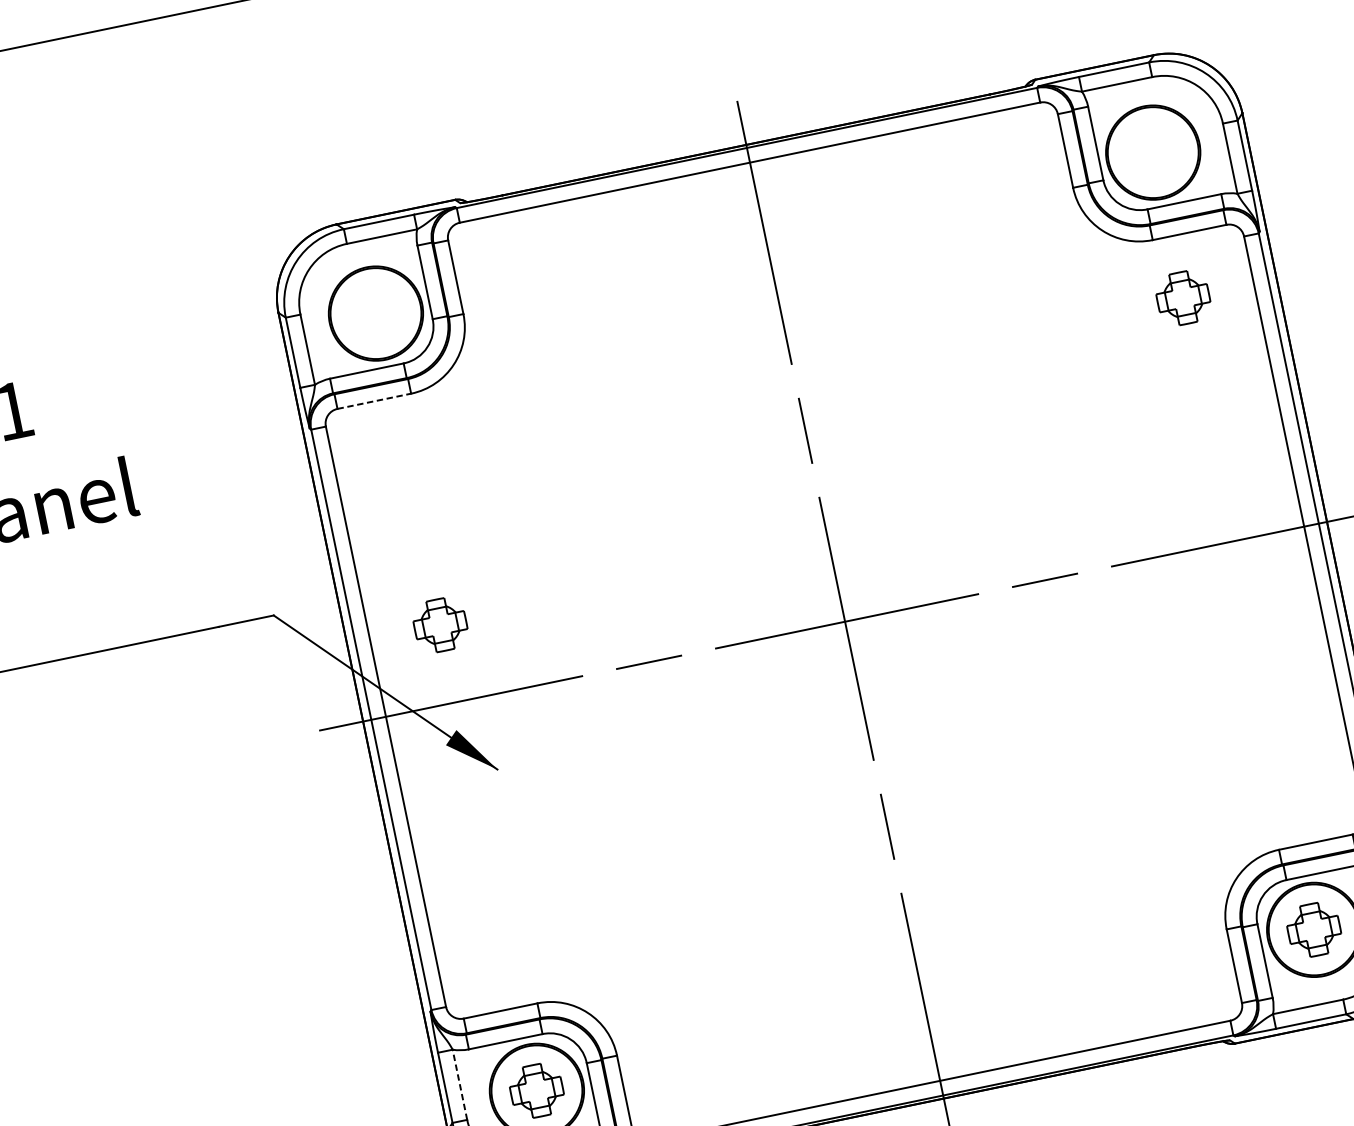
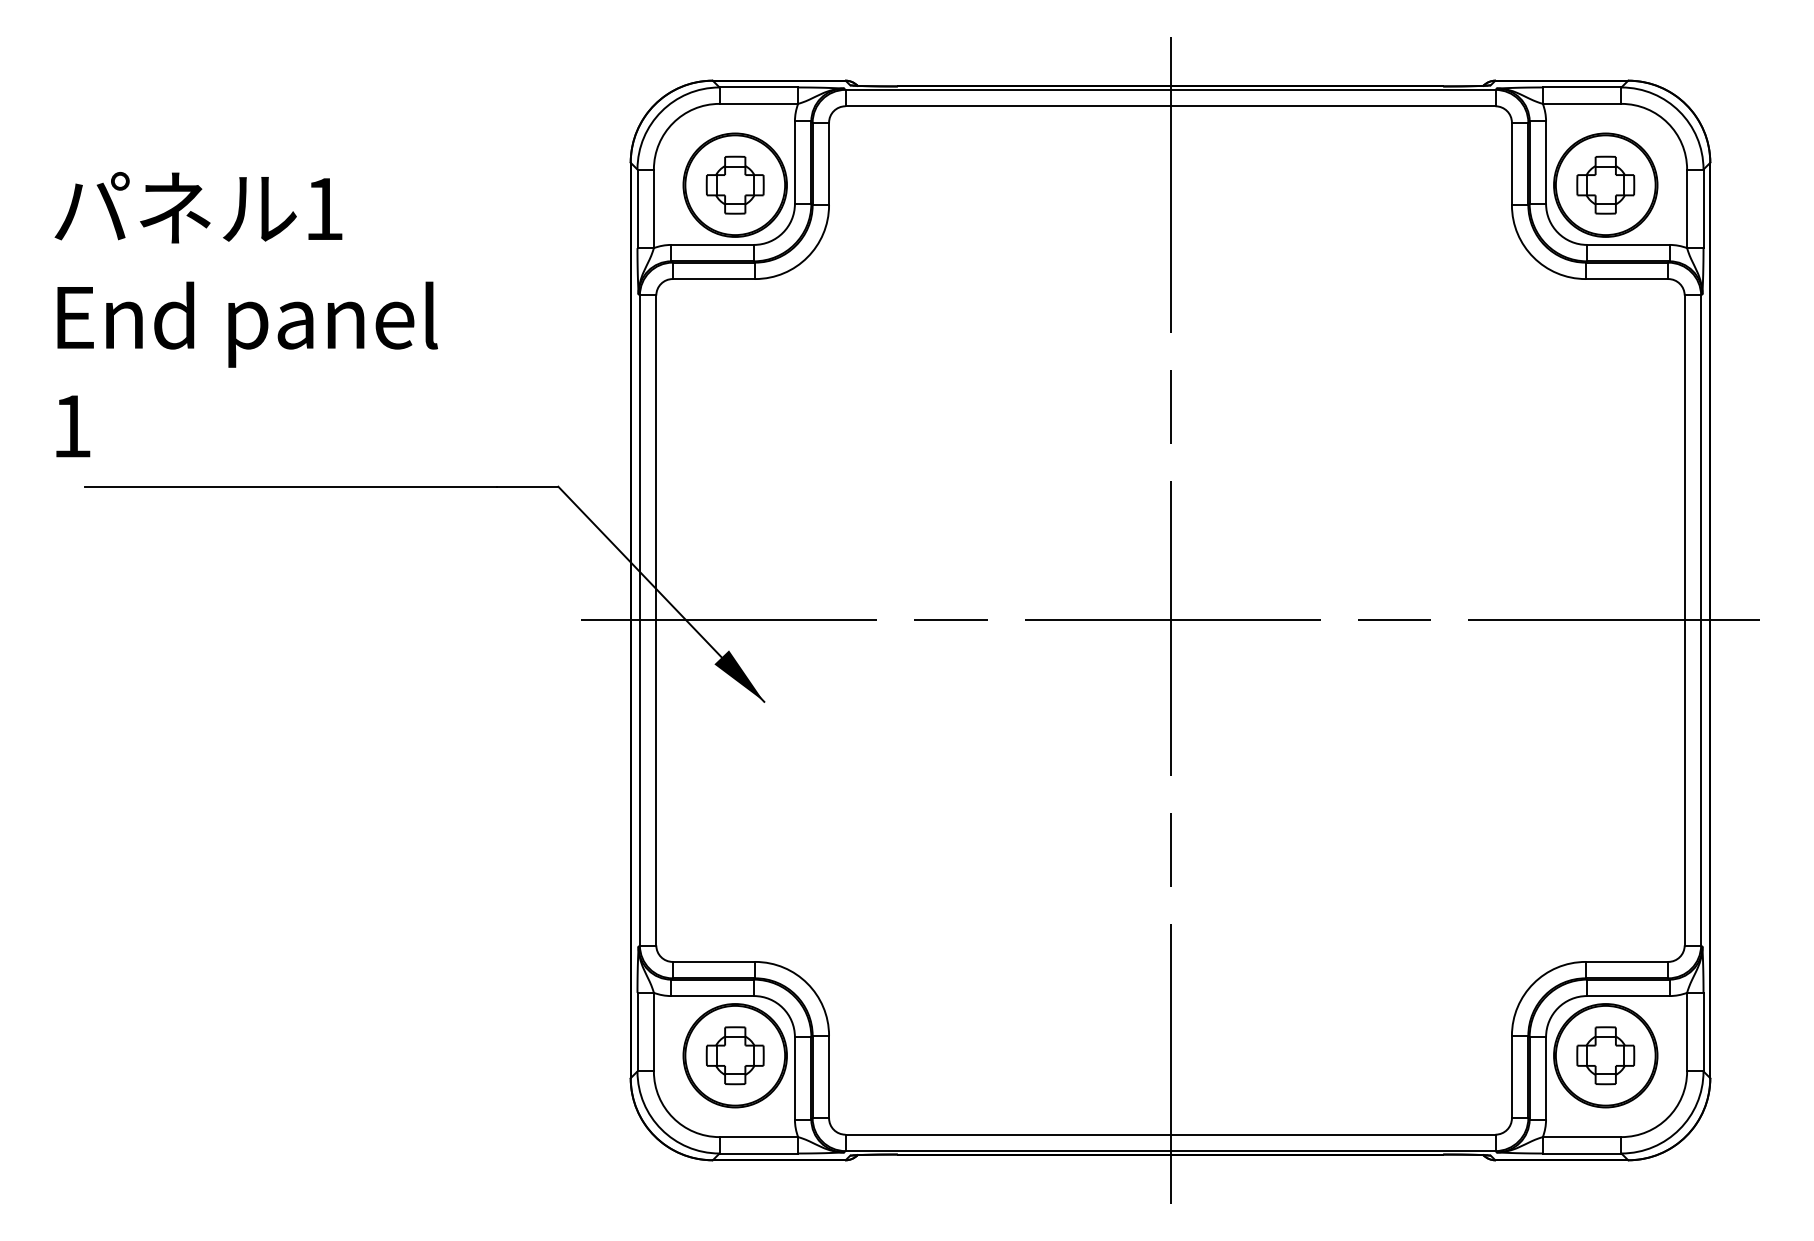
part: (1182, 297) -> (1605, 184), moved
line: (374, 401) -> (714, 279), dashed -> solid
part: (439, 624) -> (734, 184), moved
line: (459, 1084) -> (653, 1031), dashed -> solid

